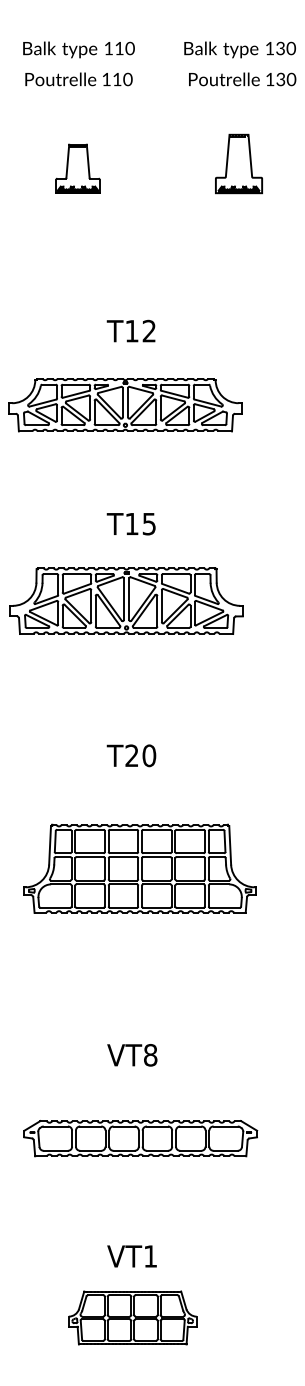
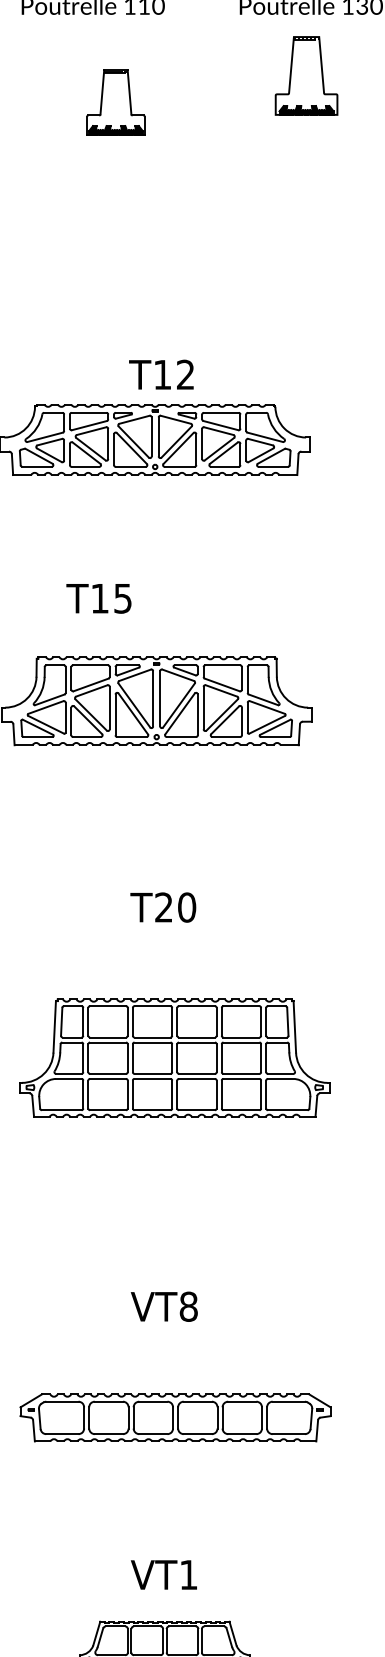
part: (238, 163) -> (305, 75), moved
part: (77, 168) -> (115, 101), moved
text: (130, 330) -> (160, 373), moved
text: (130, 524) -> (97, 599), moved

